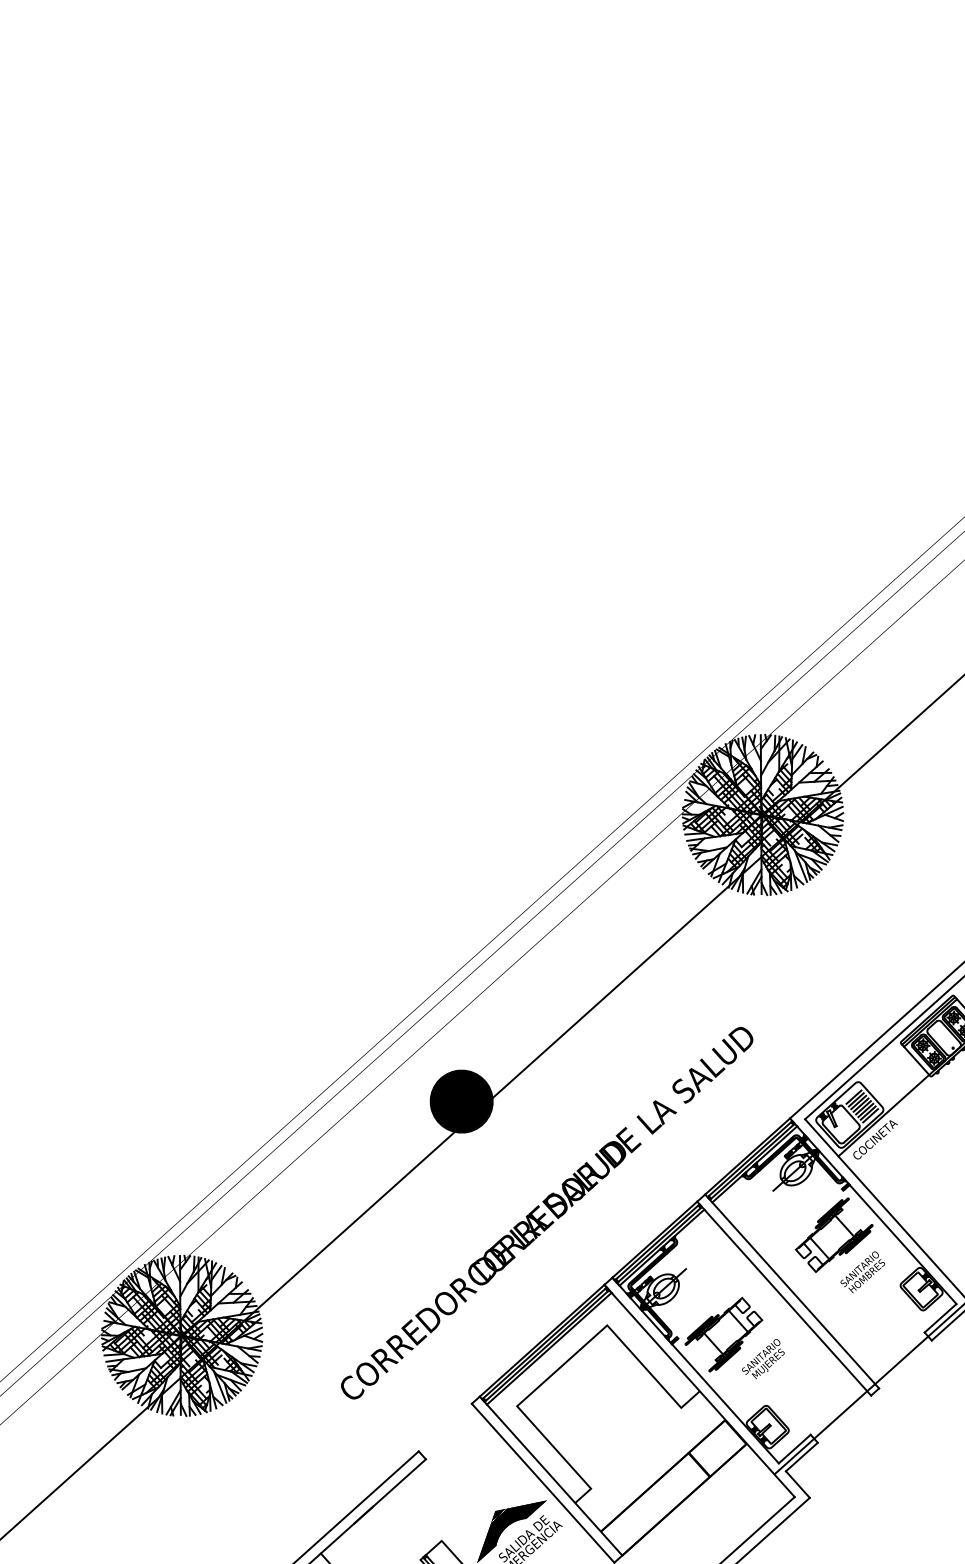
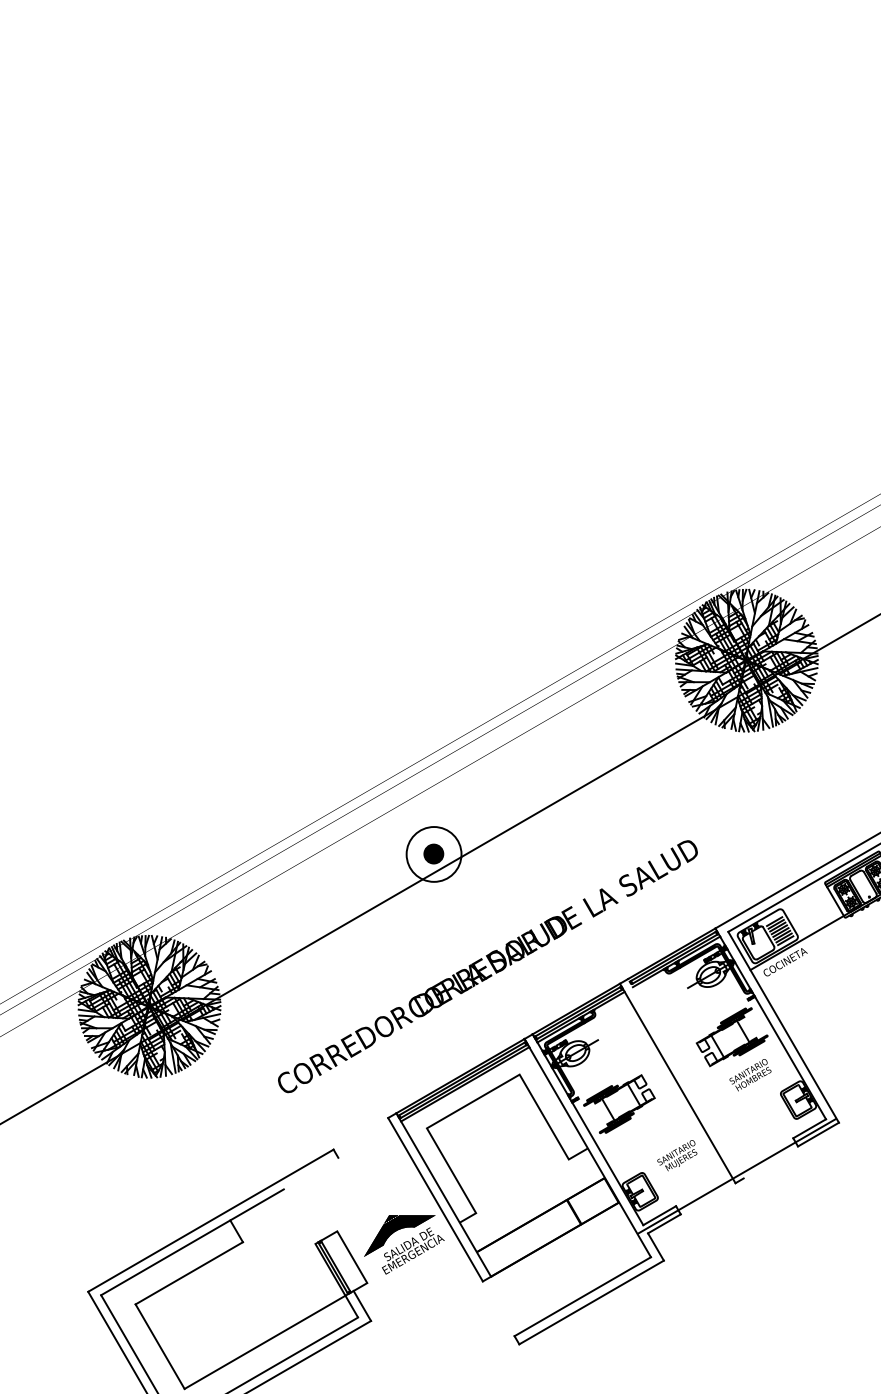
fill: (460, 1100) -> (433, 853), removed
line: (791, 1291) -> (685, 1078), removed
text: (763, 1359) -> (677, 1155), moved
line: (389, 1490) -> (301, 1178), removed

